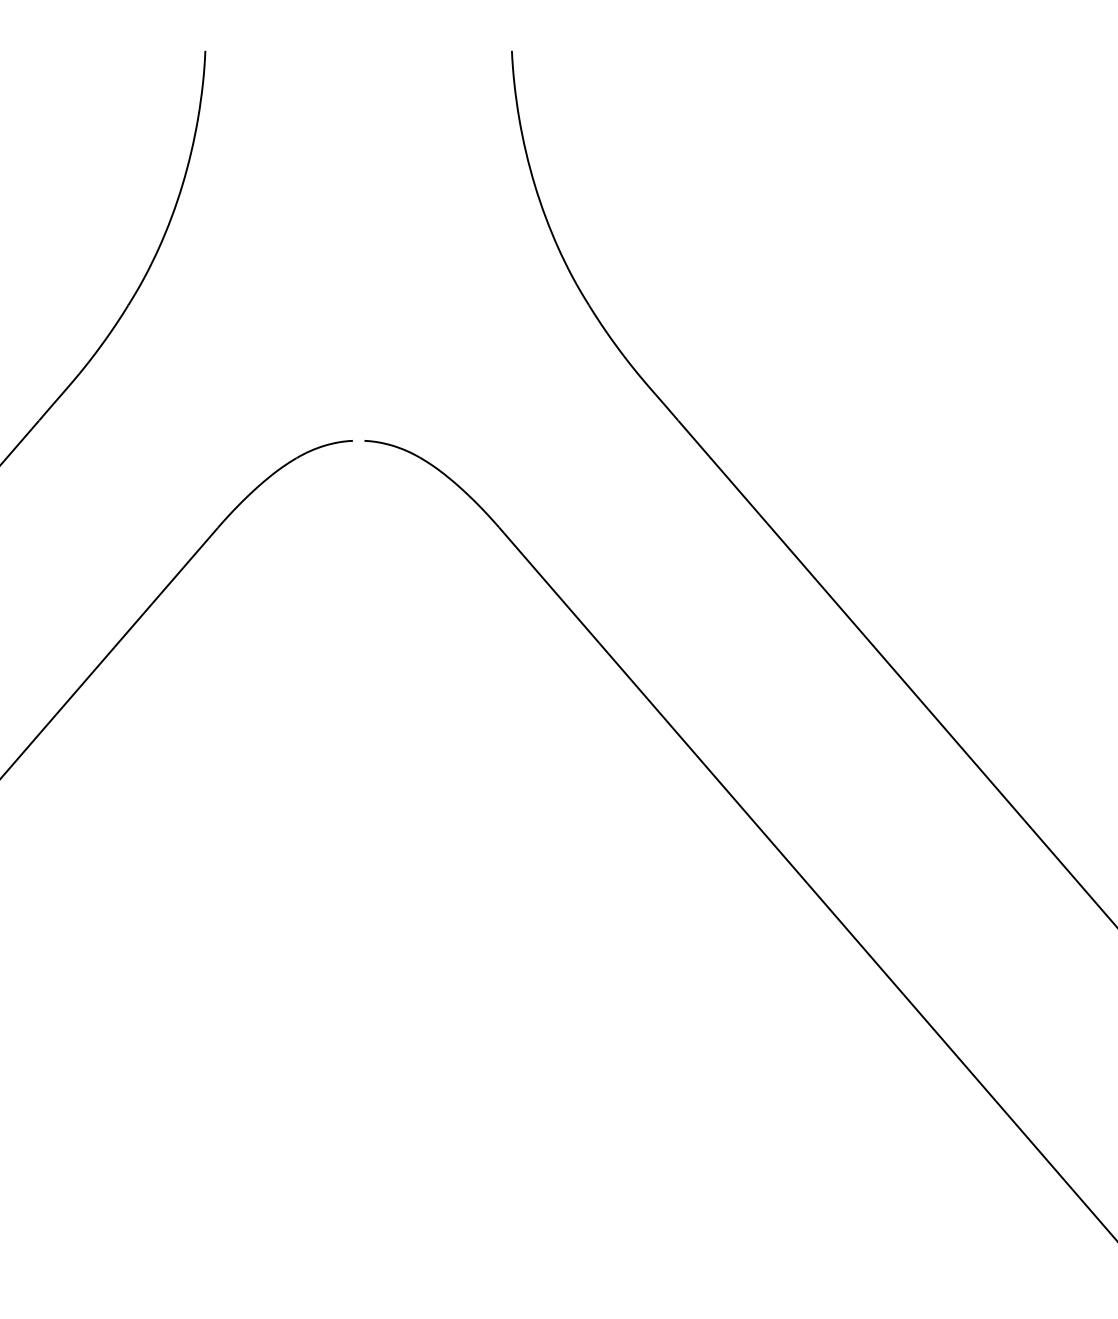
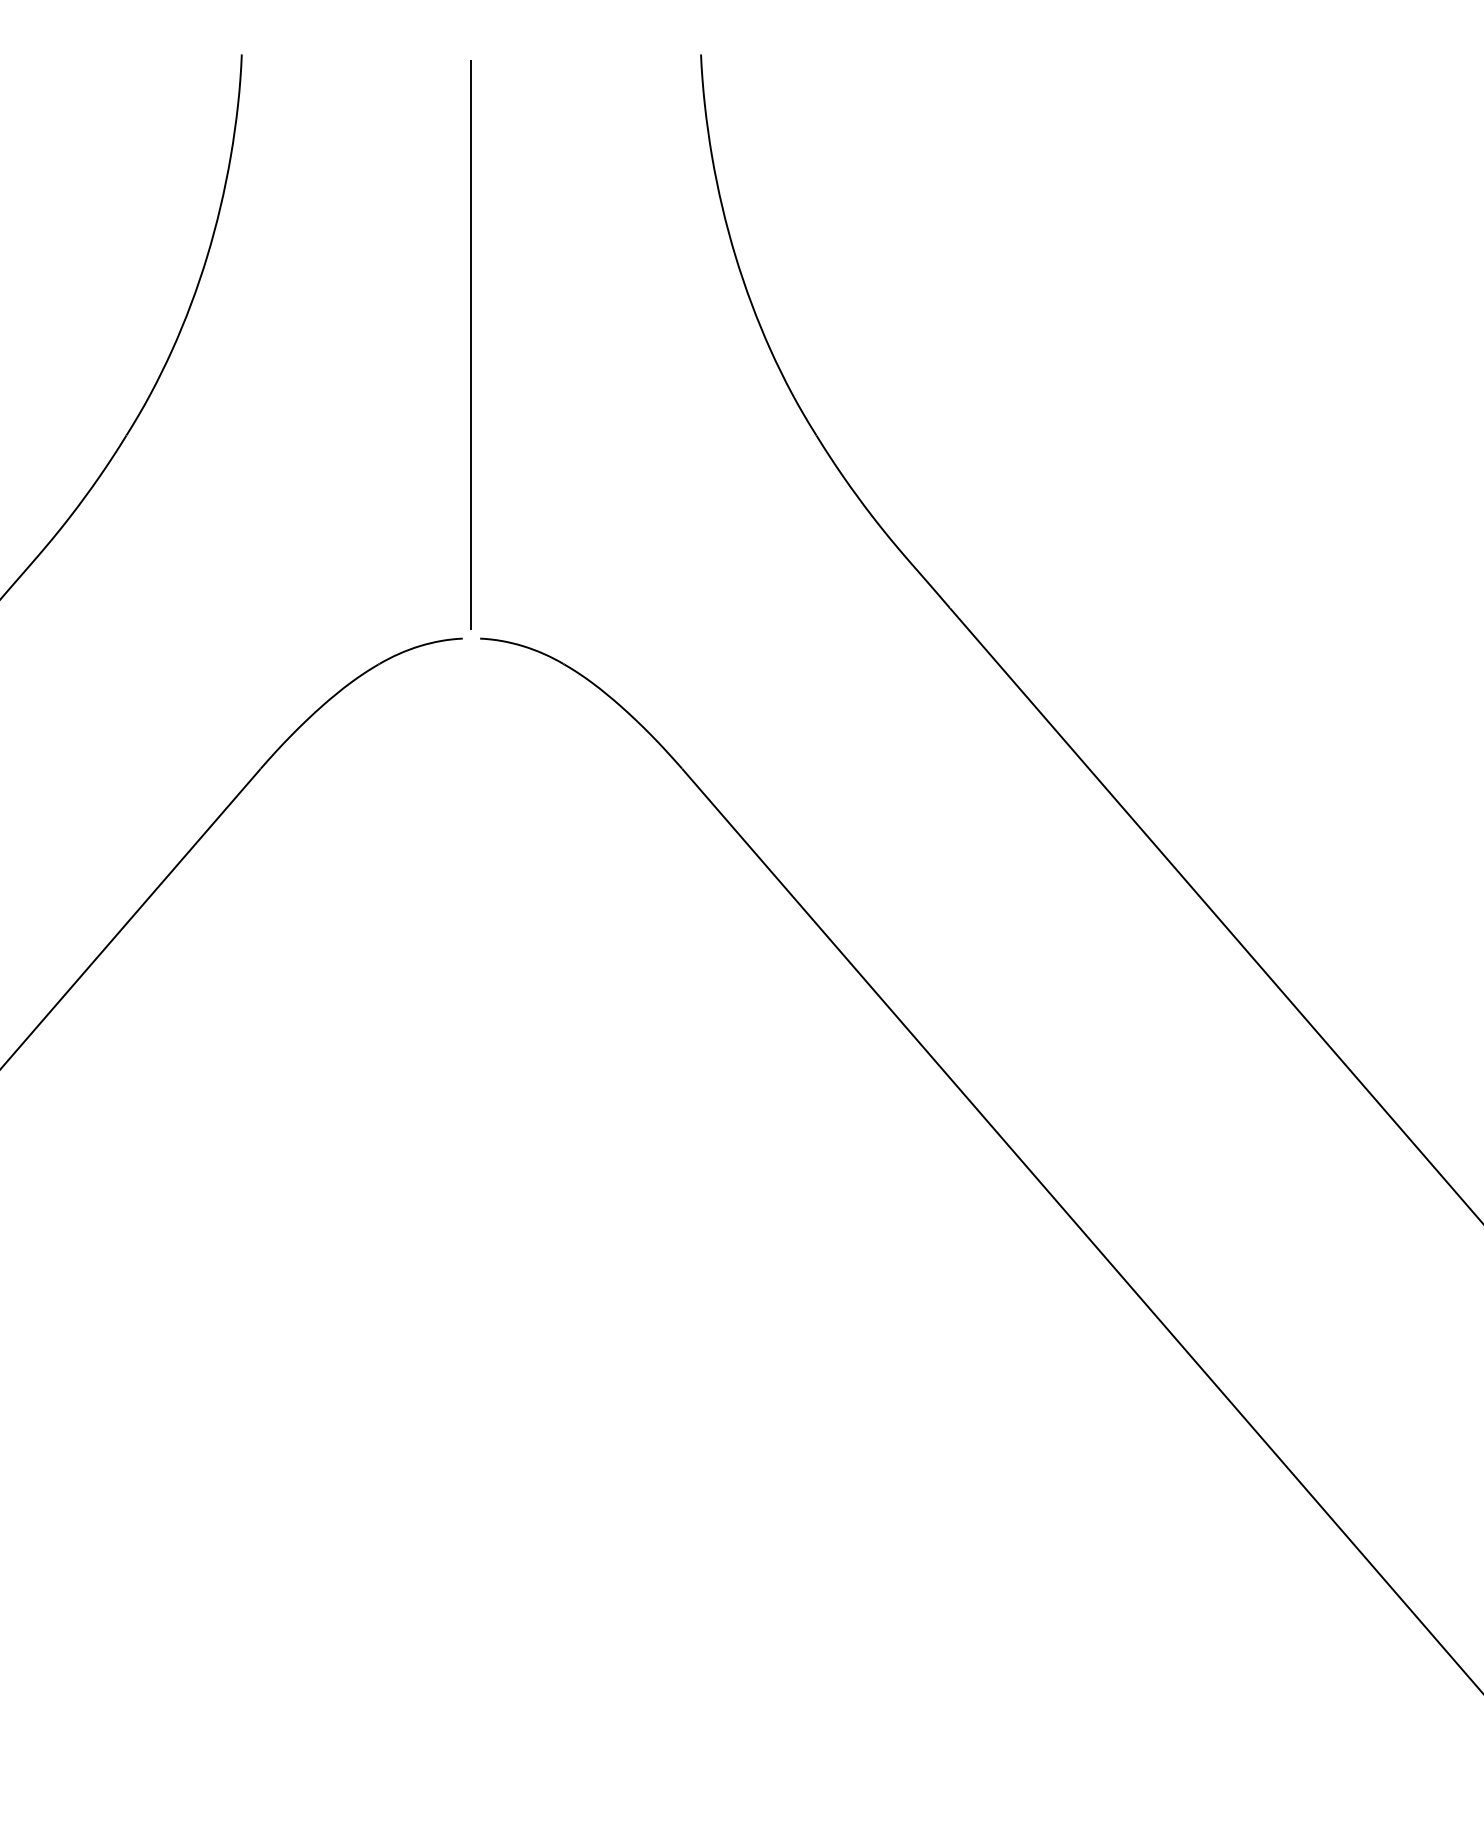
line: (358, 244) -> (471, 344), added

